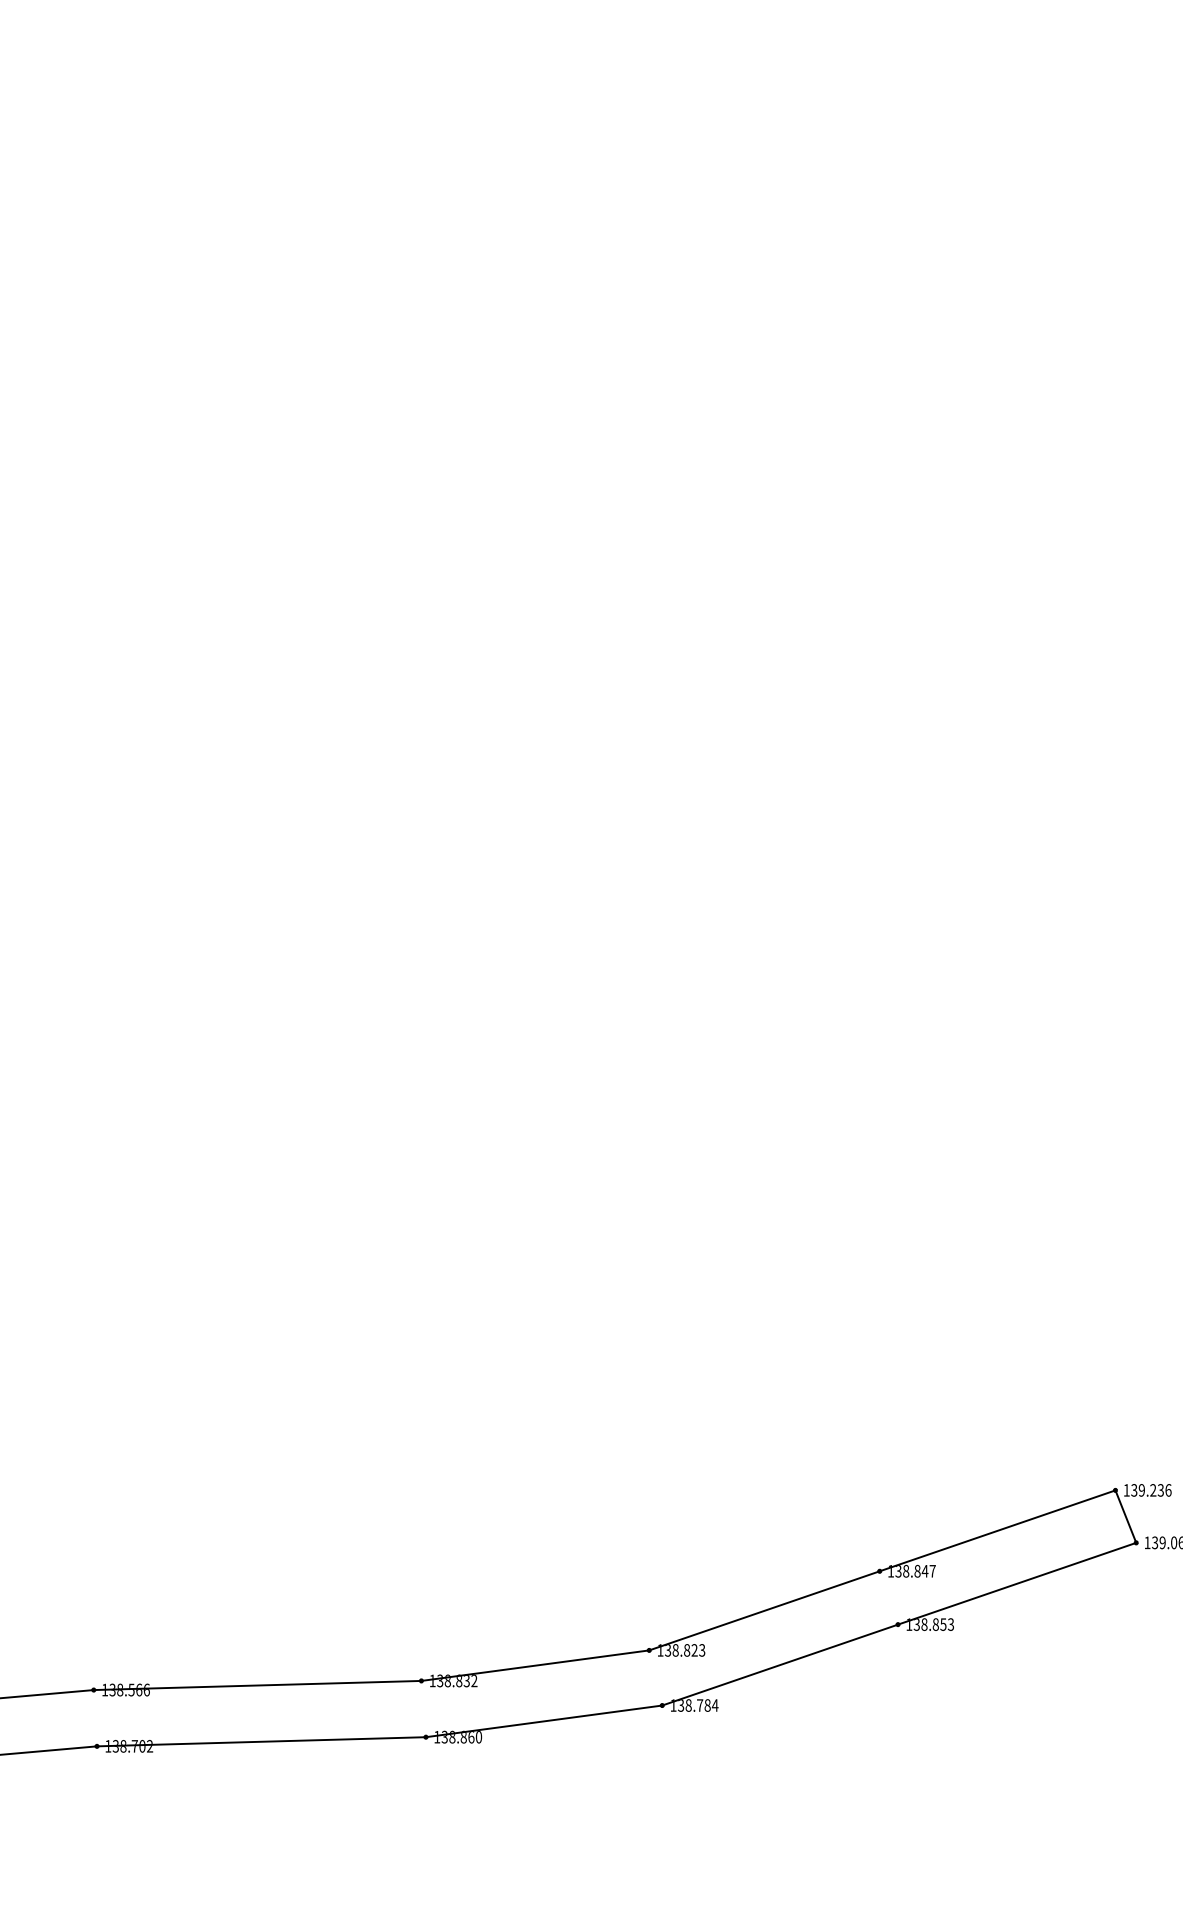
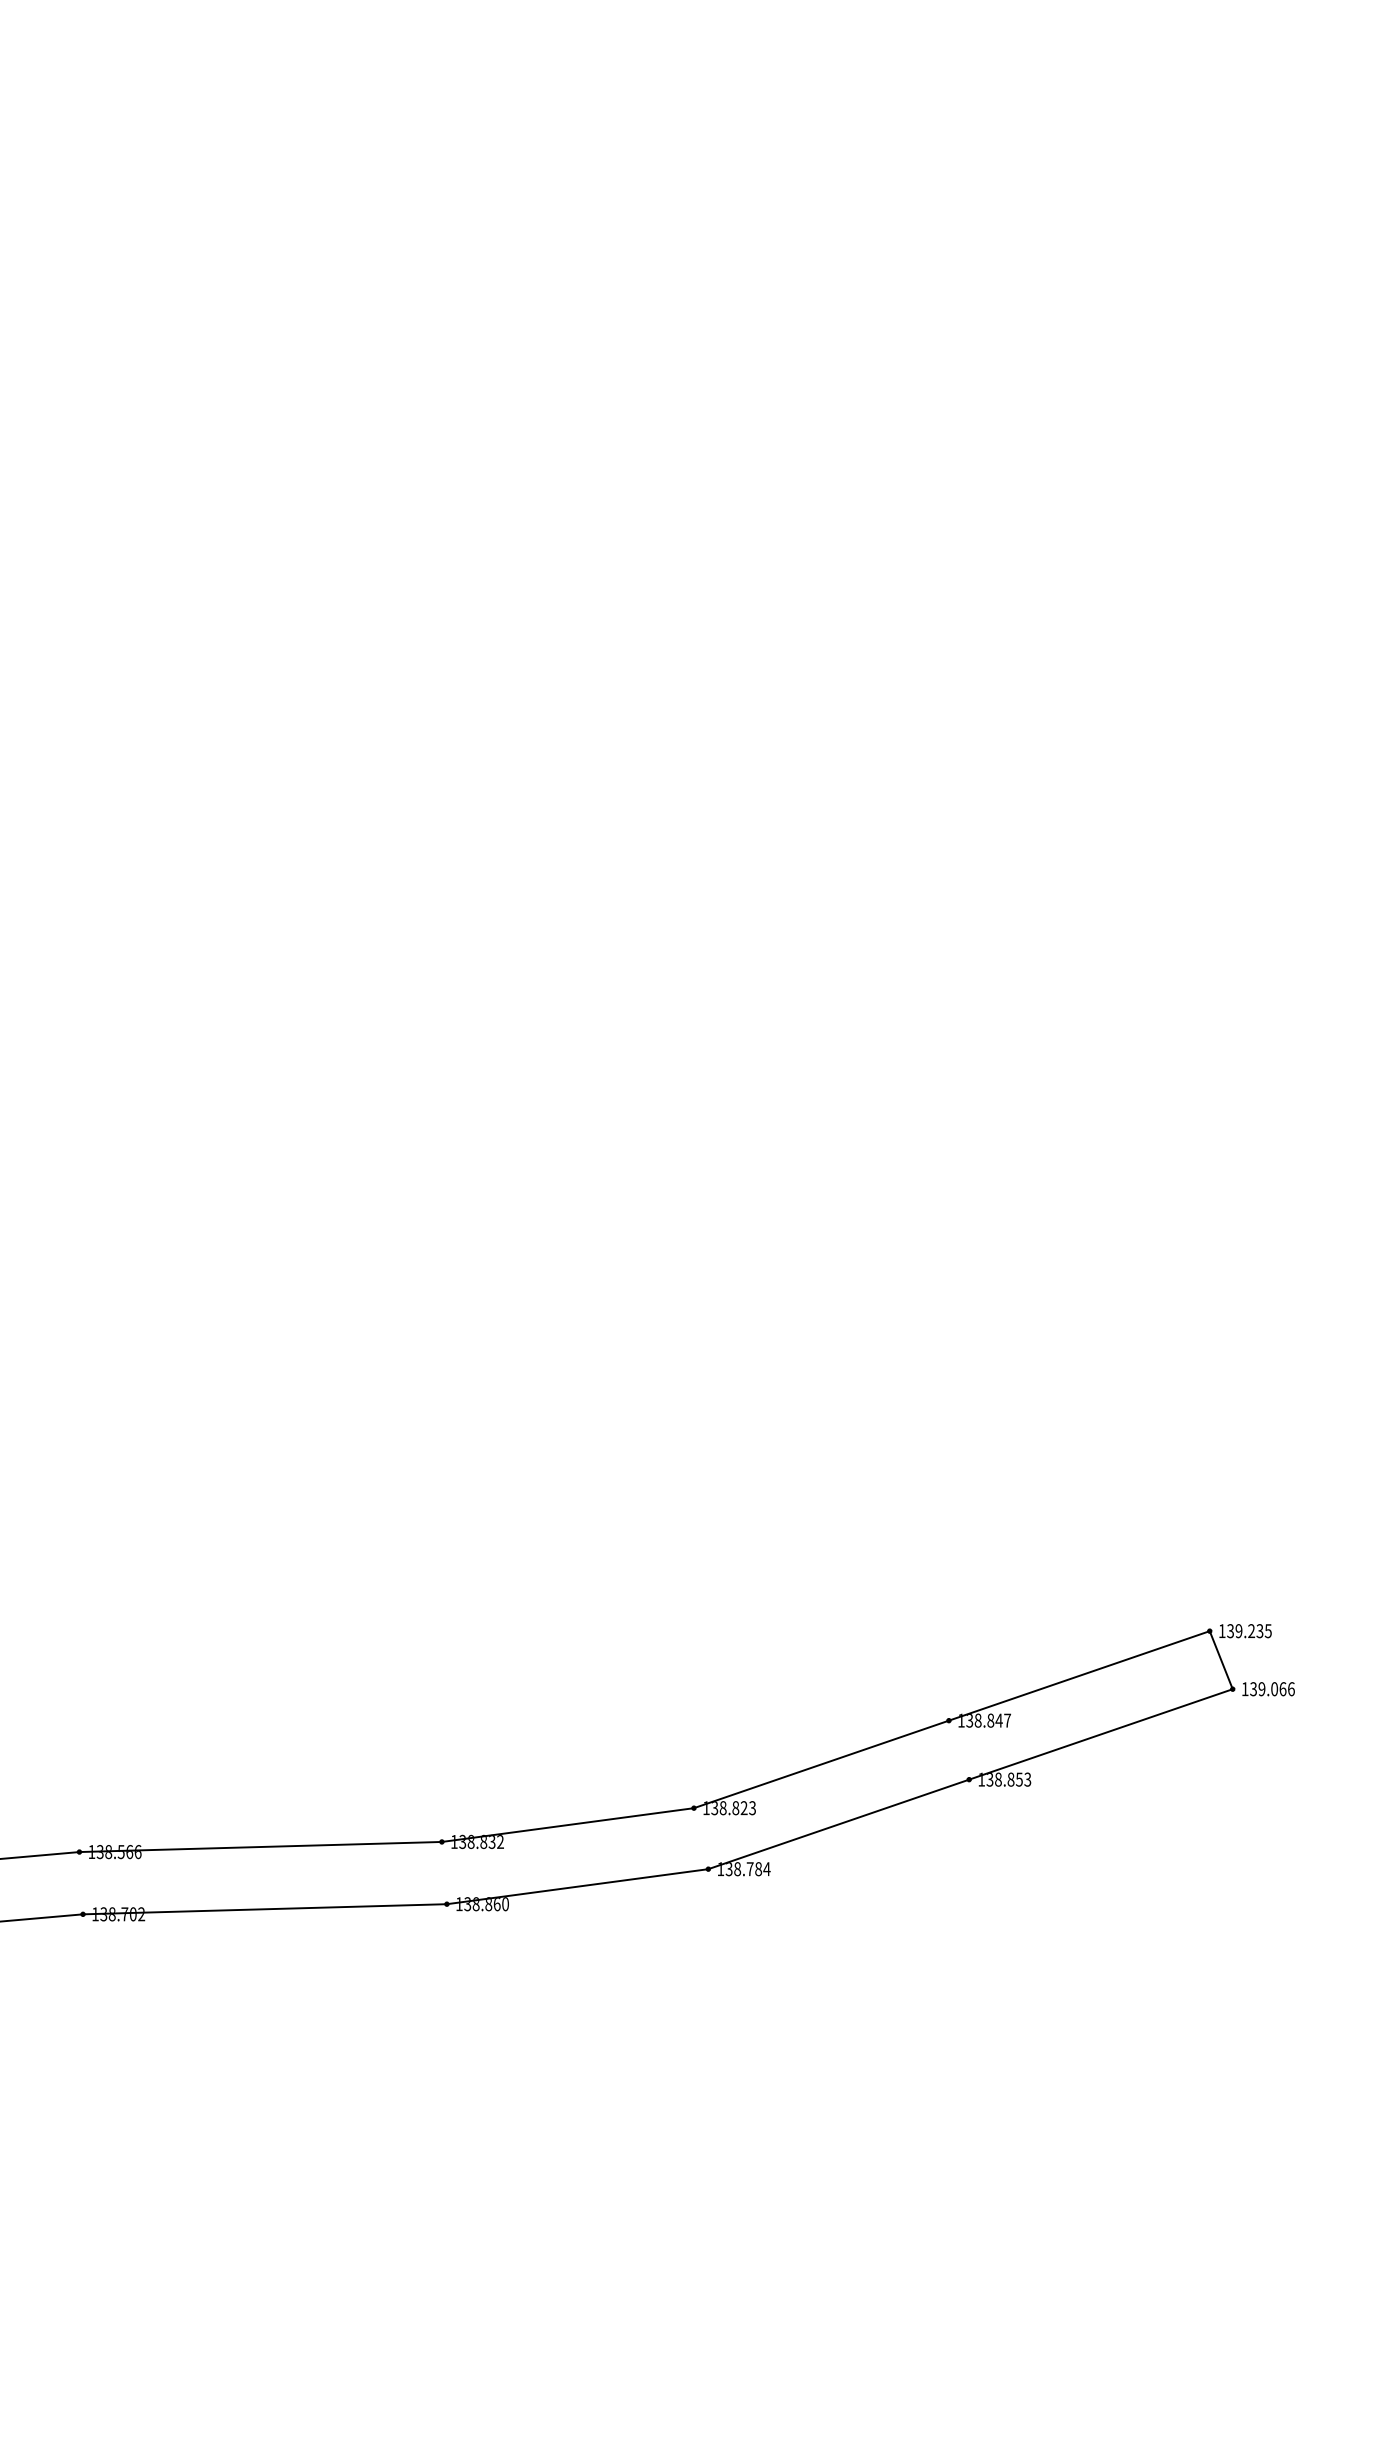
text: (1167, 1490) -> (1267, 1631), 139.236 -> 139.235

